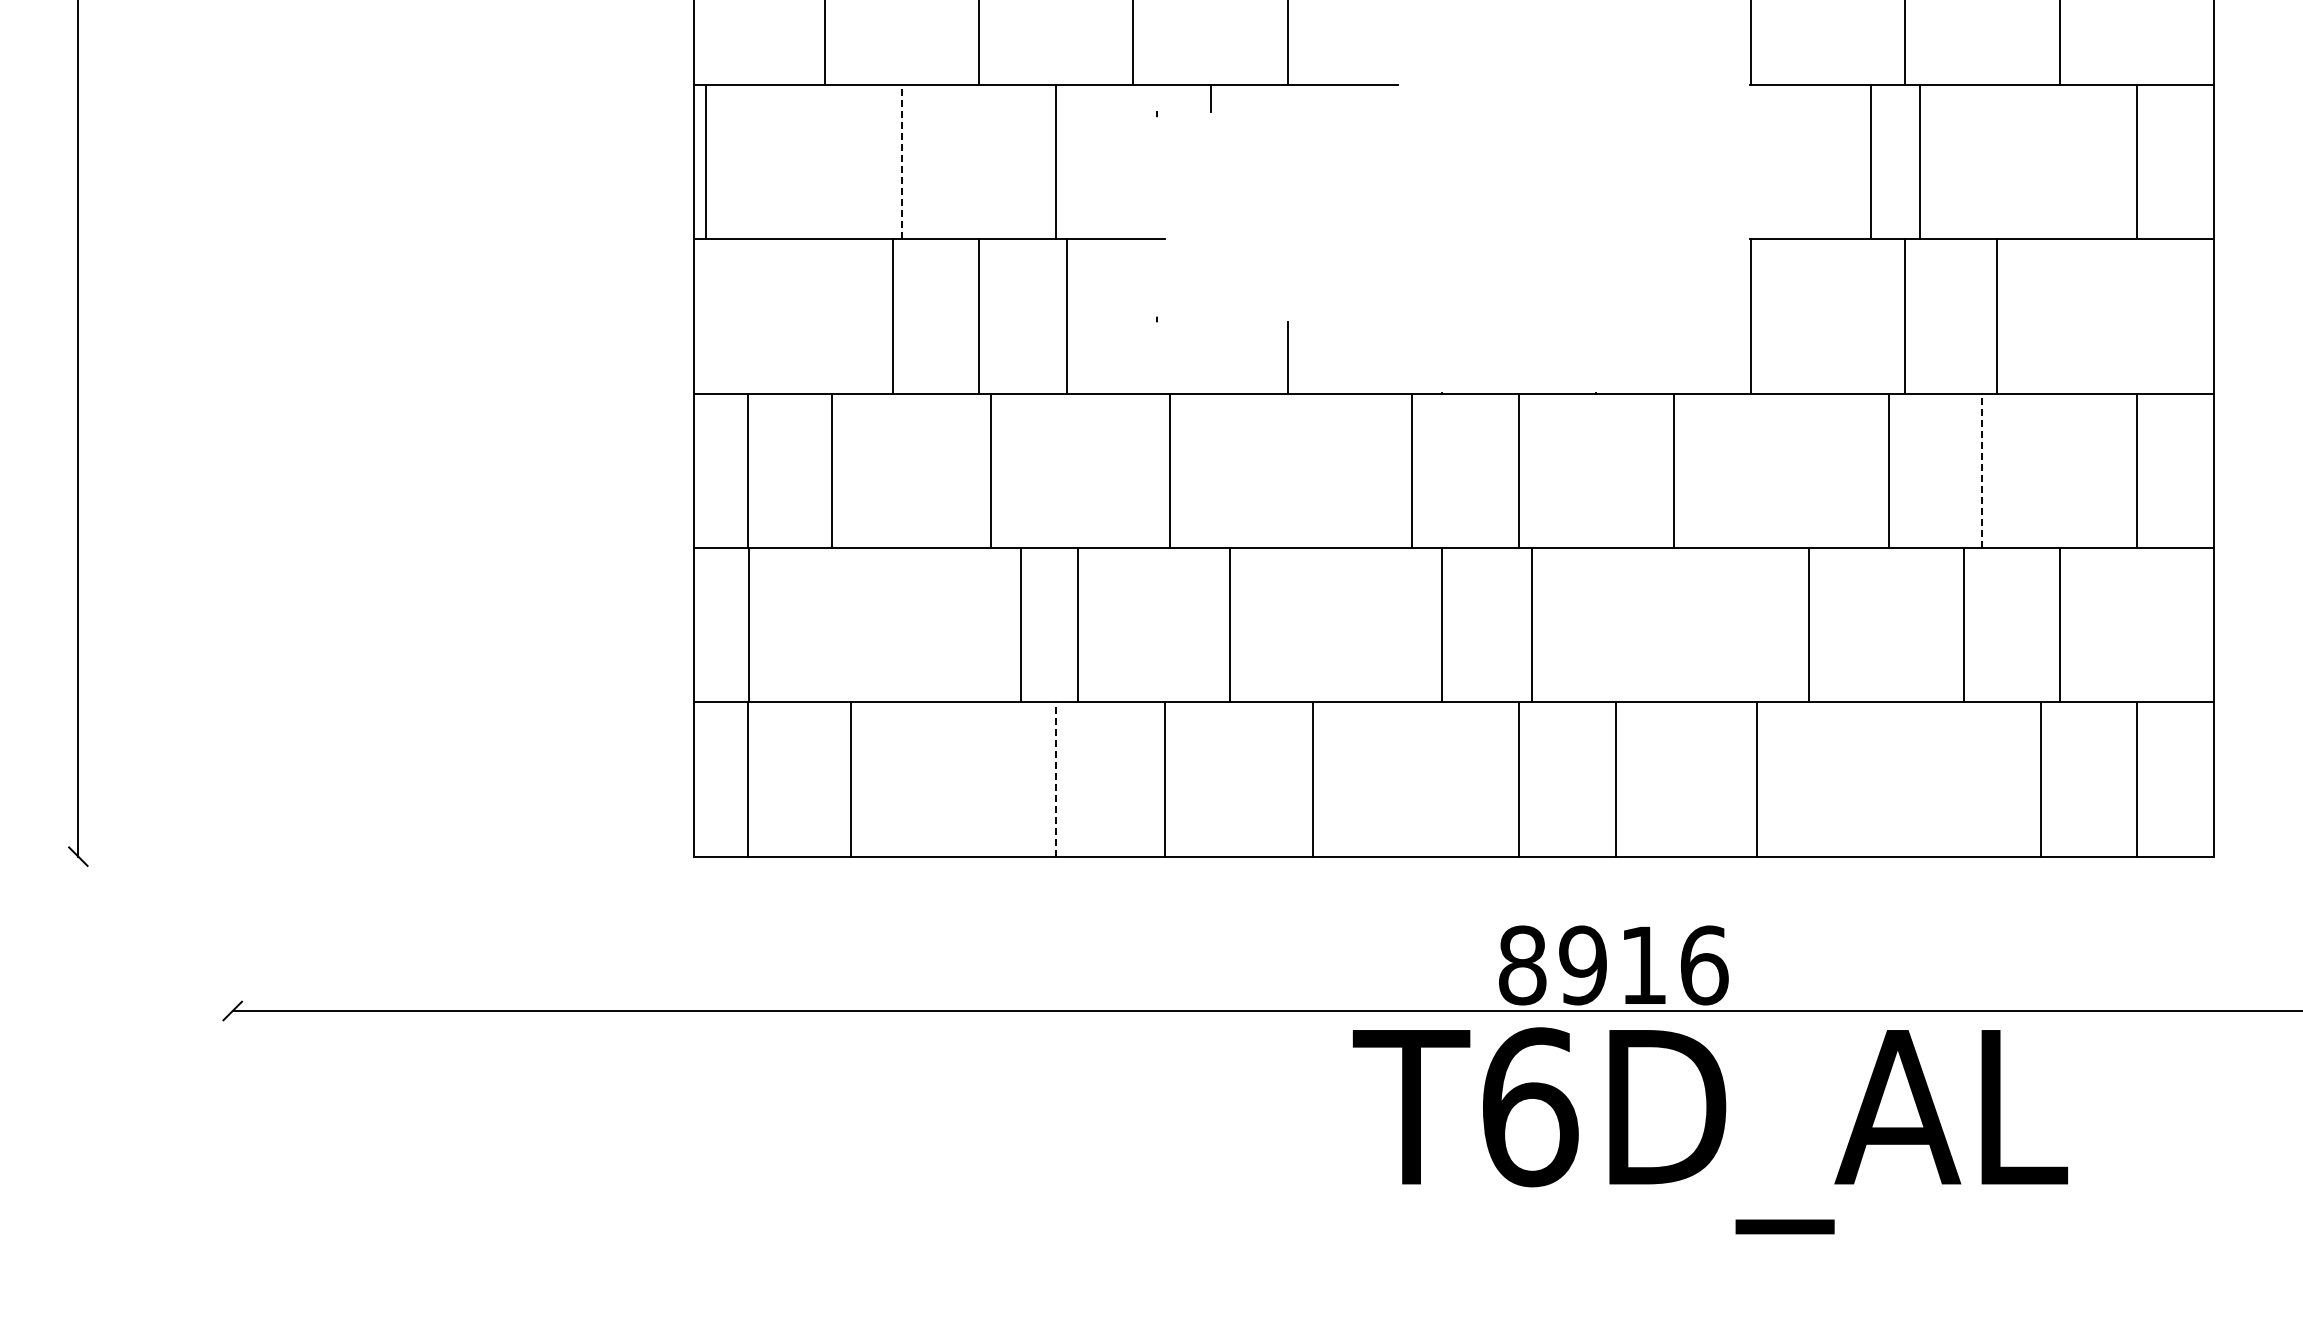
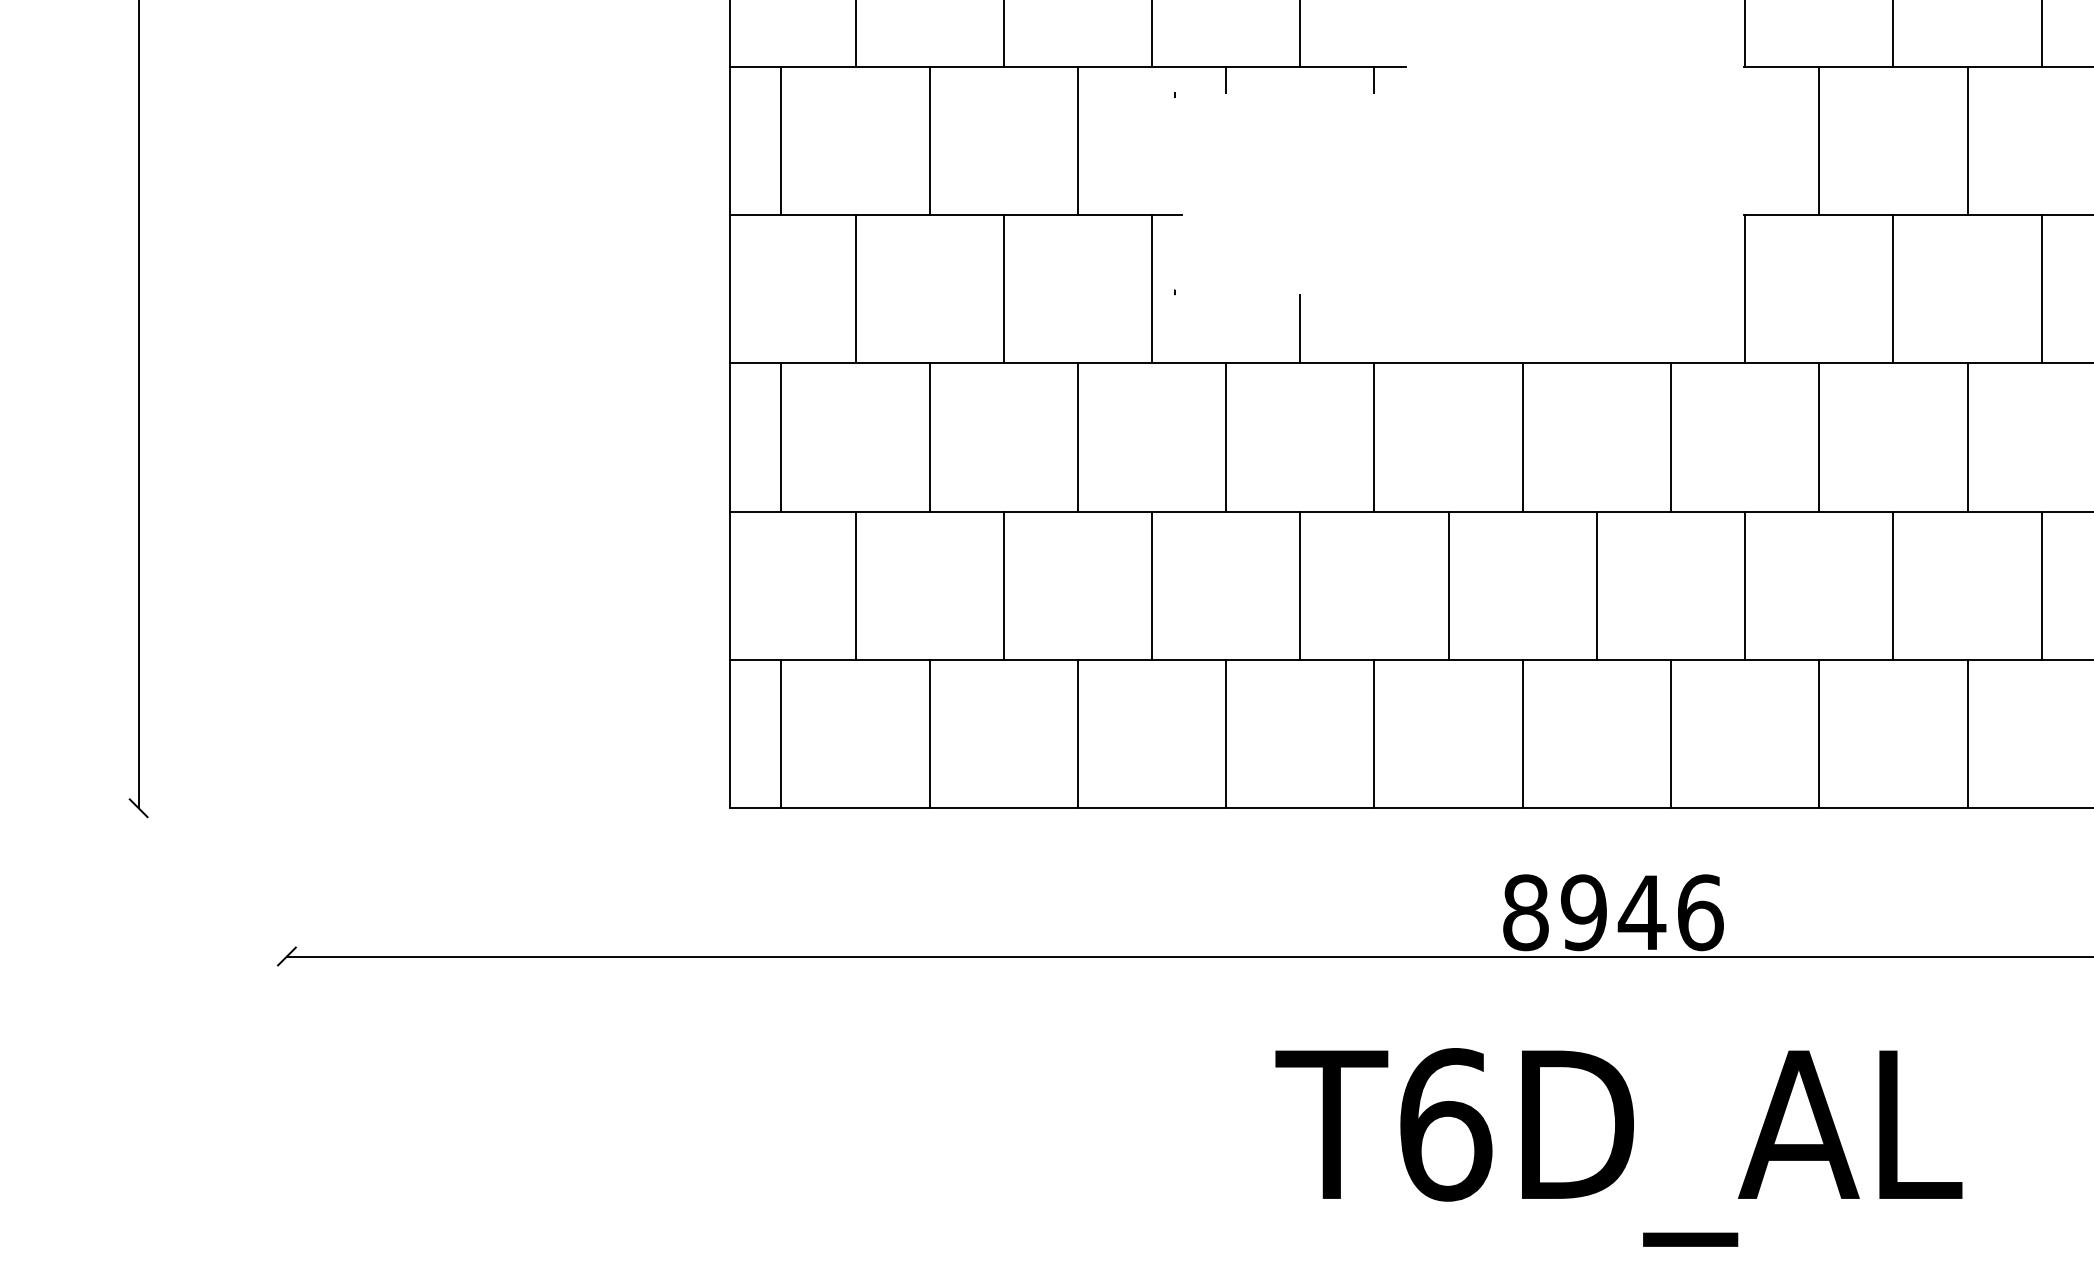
line: (1364, 97) -> (1374, 79), added
line: (705, 161) -> (781, 140), moved
line: (901, 161) -> (929, 140), dashed -> solid
line: (1871, 161) -> (1819, 140), moved
line: (1920, 161) -> (1967, 140), moved
line: (892, 316) -> (855, 289), moved
line: (1067, 316) -> (1152, 289), moved
line: (1996, 316) -> (2041, 289), moved
line: (831, 470) -> (929, 437), moved
line: (991, 470) -> (1078, 437), moved
line: (1169, 470) -> (1226, 437), moved
line: (1411, 470) -> (1374, 437), moved
line: (1889, 470) -> (1819, 437), moved
line: (1982, 470) -> (1967, 437), dashed -> solid
line: (748, 624) -> (855, 585), moved
line: (1021, 624) -> (1004, 585), moved
line: (1078, 624) -> (1152, 585), moved
line: (1229, 624) -> (1300, 585), moved
line: (1532, 624) -> (1596, 585), moved
line: (1808, 624) -> (1744, 585), moved
line: (1964, 624) -> (1893, 585), moved
line: (1056, 778) -> (1078, 733), dashed -> solid
line: (850, 779) -> (929, 734), moved
line: (1164, 779) -> (1226, 734), moved
line: (1312, 779) -> (1374, 734), moved
line: (1615, 779) -> (1670, 734), moved
line: (1757, 779) -> (1819, 734), moved
line: (2041, 779) -> (1967, 734), moved
text: (1643, 964) -> (1642, 911), 8916 -> 8946
text: (1710, 1130) -> (1618, 1147), moved

